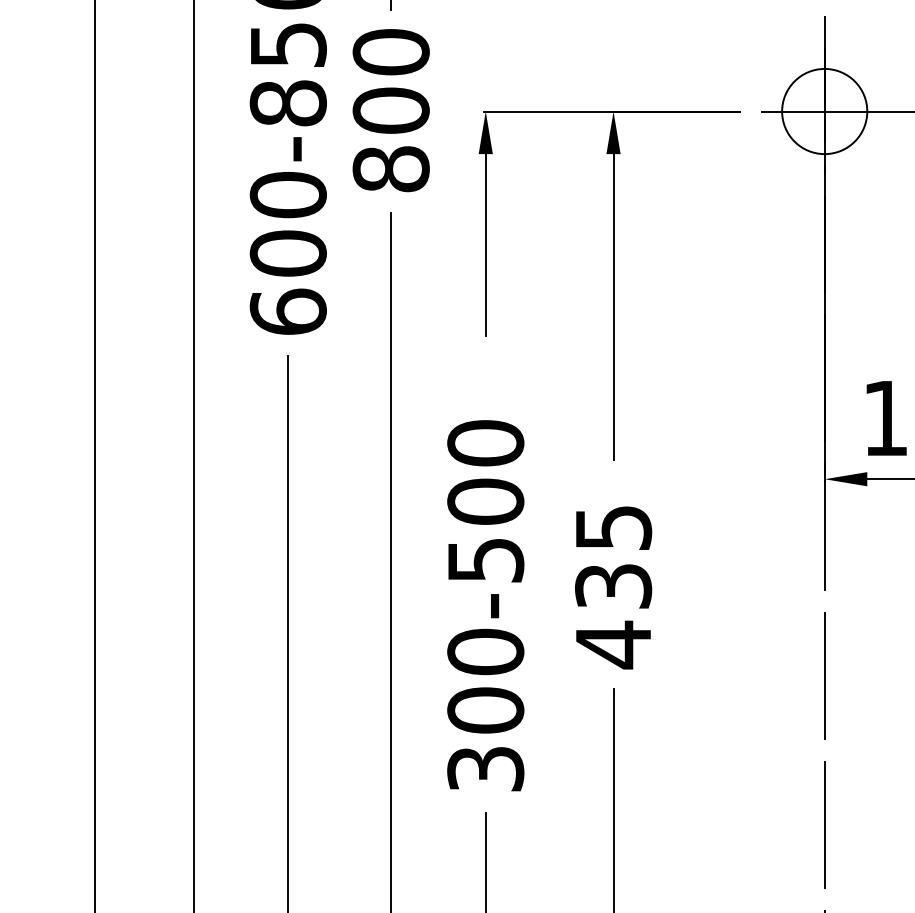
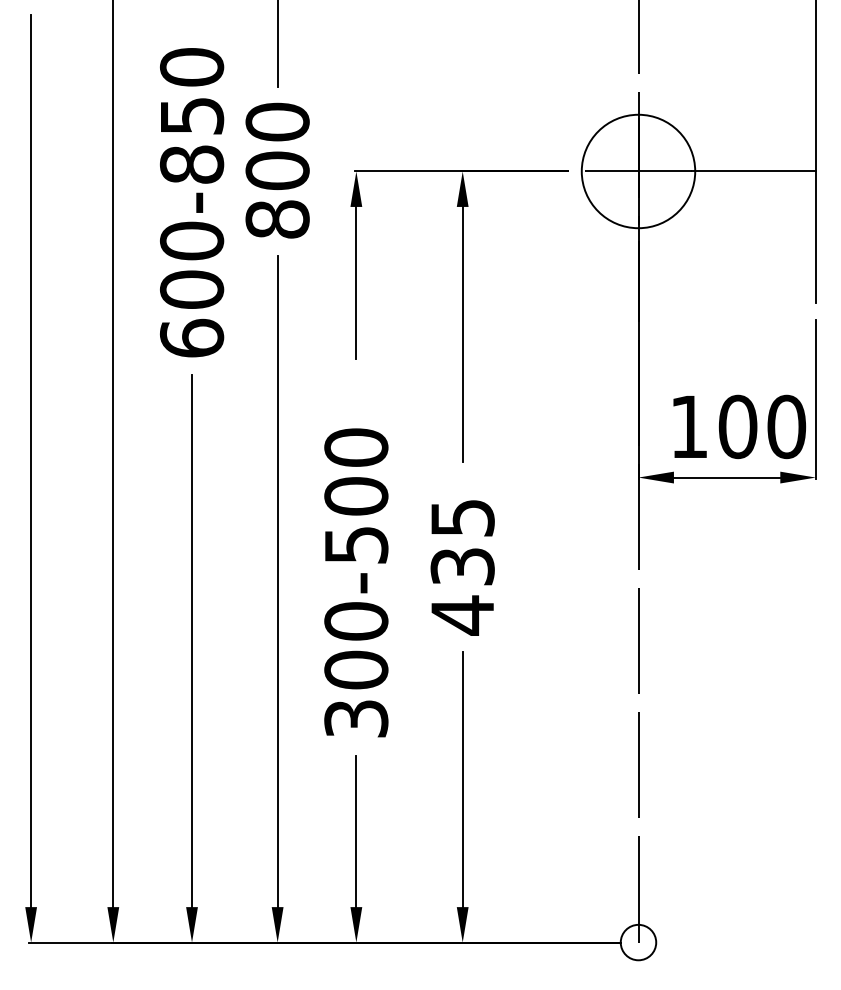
circle: (824, 111) -> (638, 171), size x1.6

